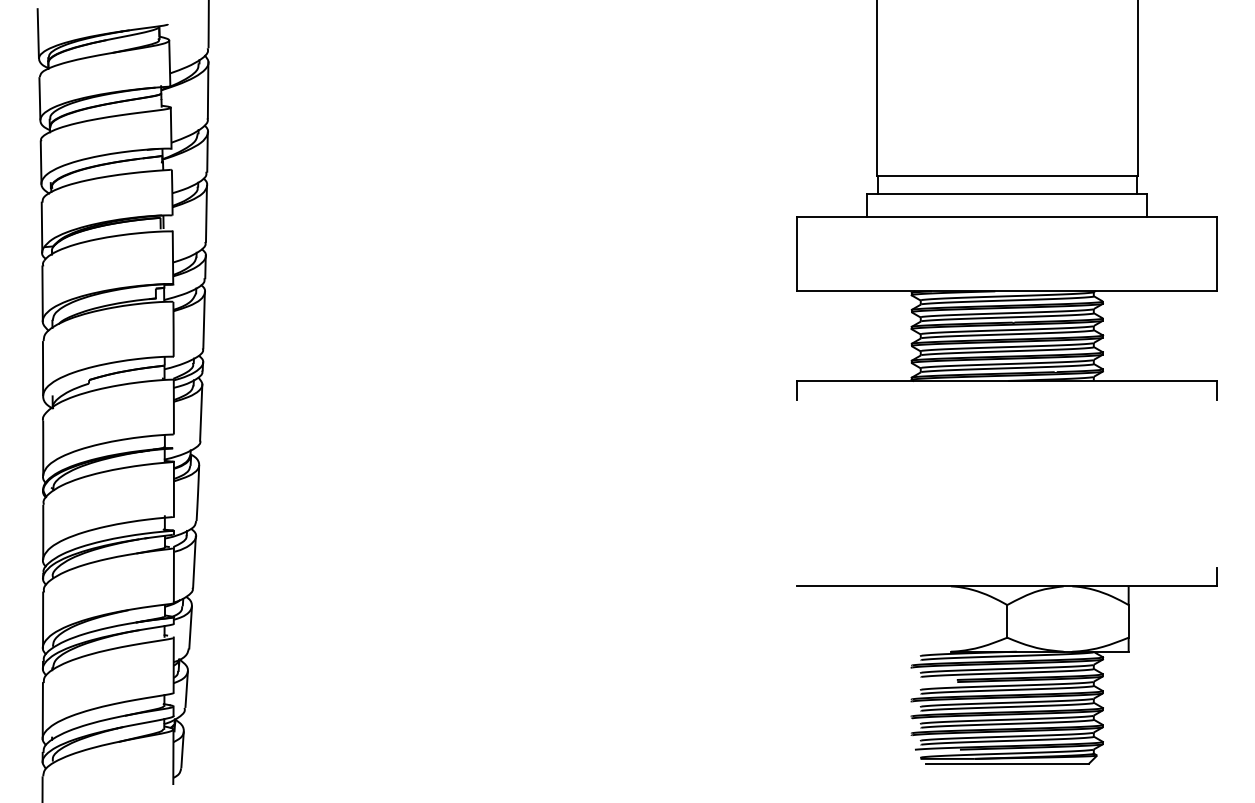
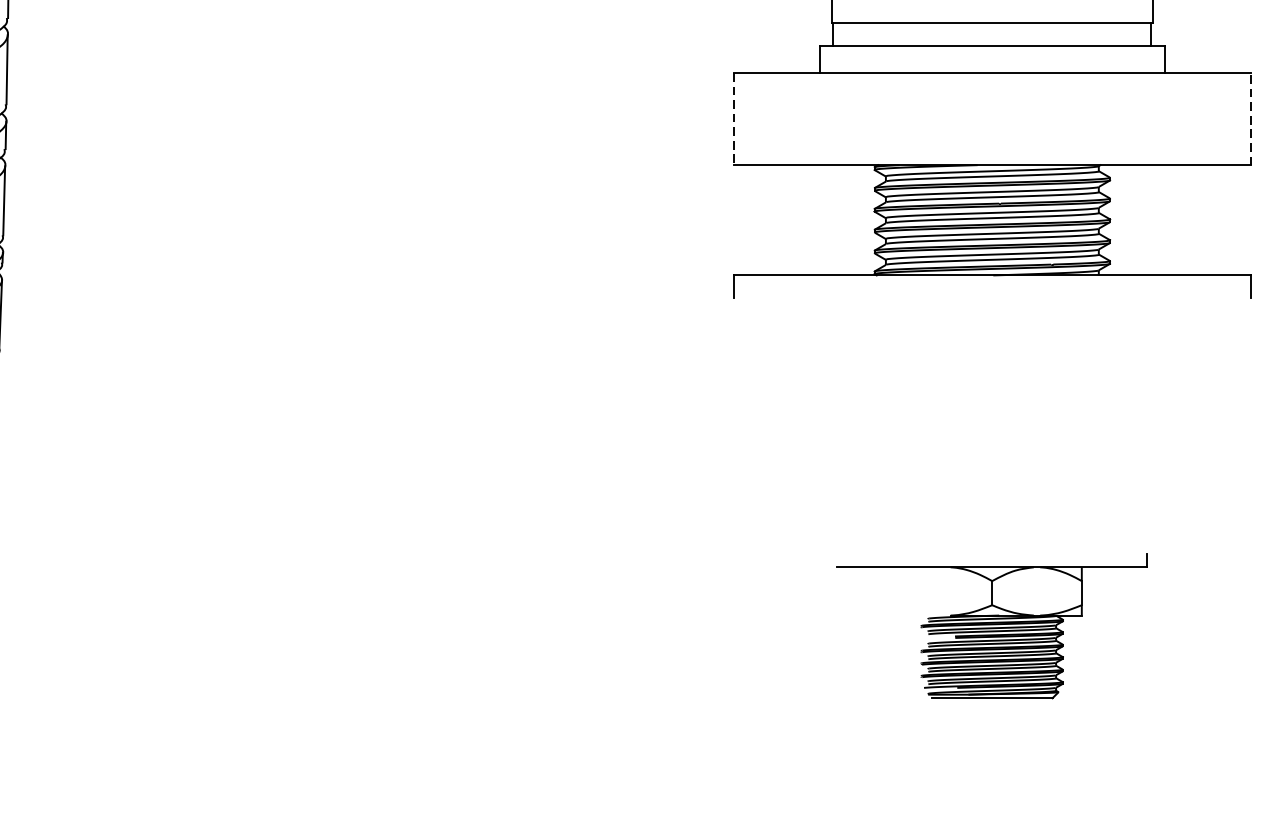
line: (1217, 253) -> (1250, 118), solid -> dashed
line: (797, 254) -> (734, 119), solid -> dashed
part: (1006, 665) -> (991, 625), size x0.6

